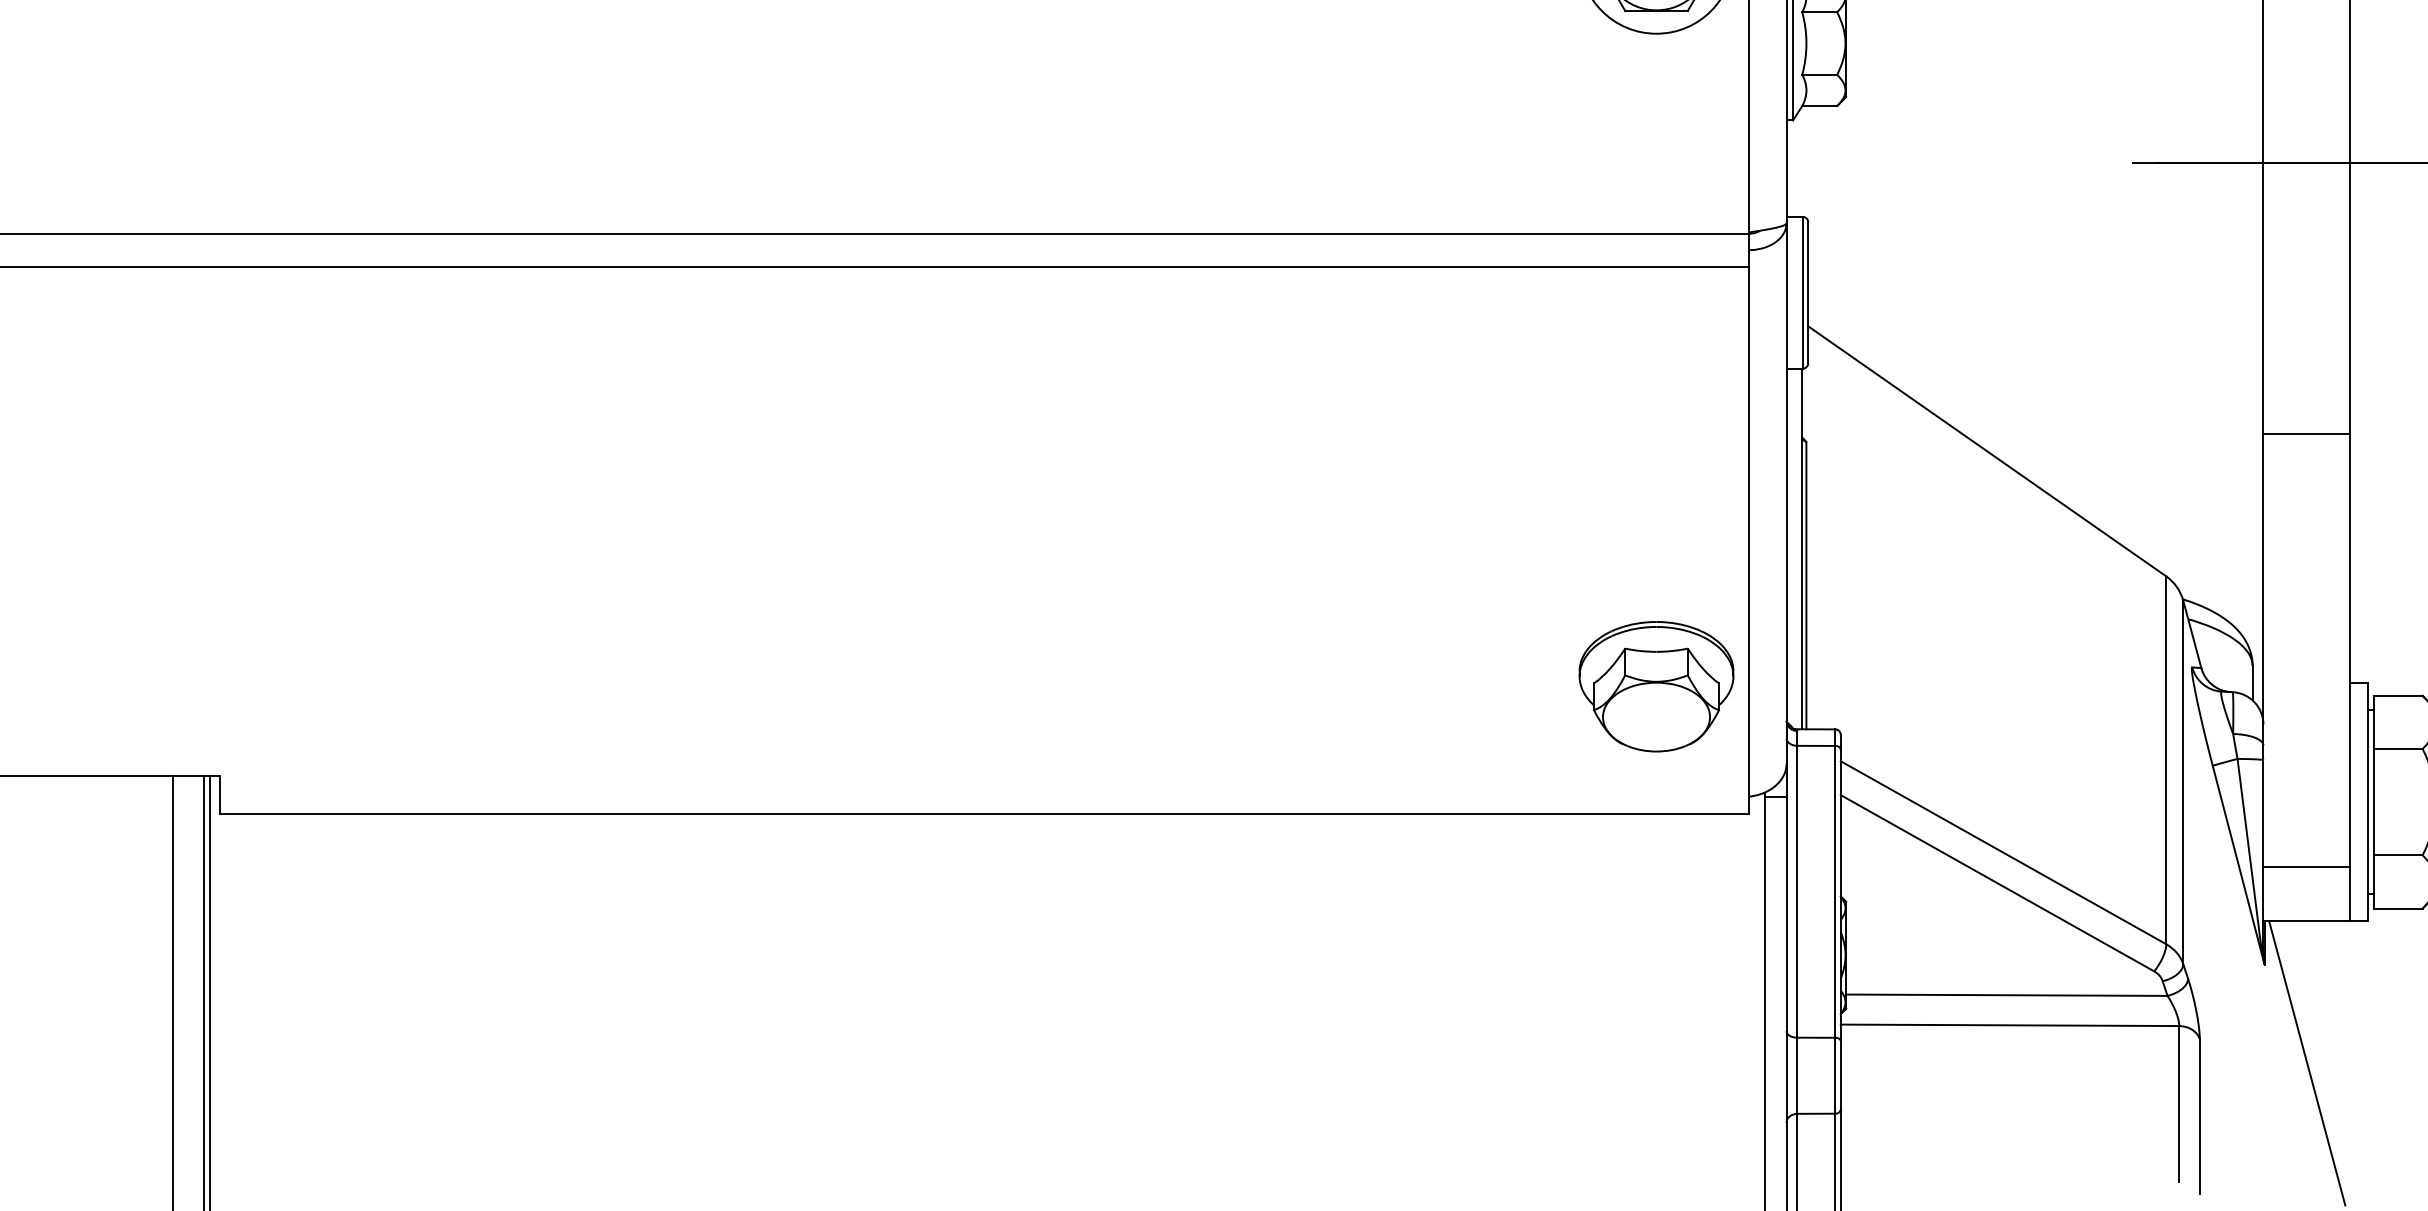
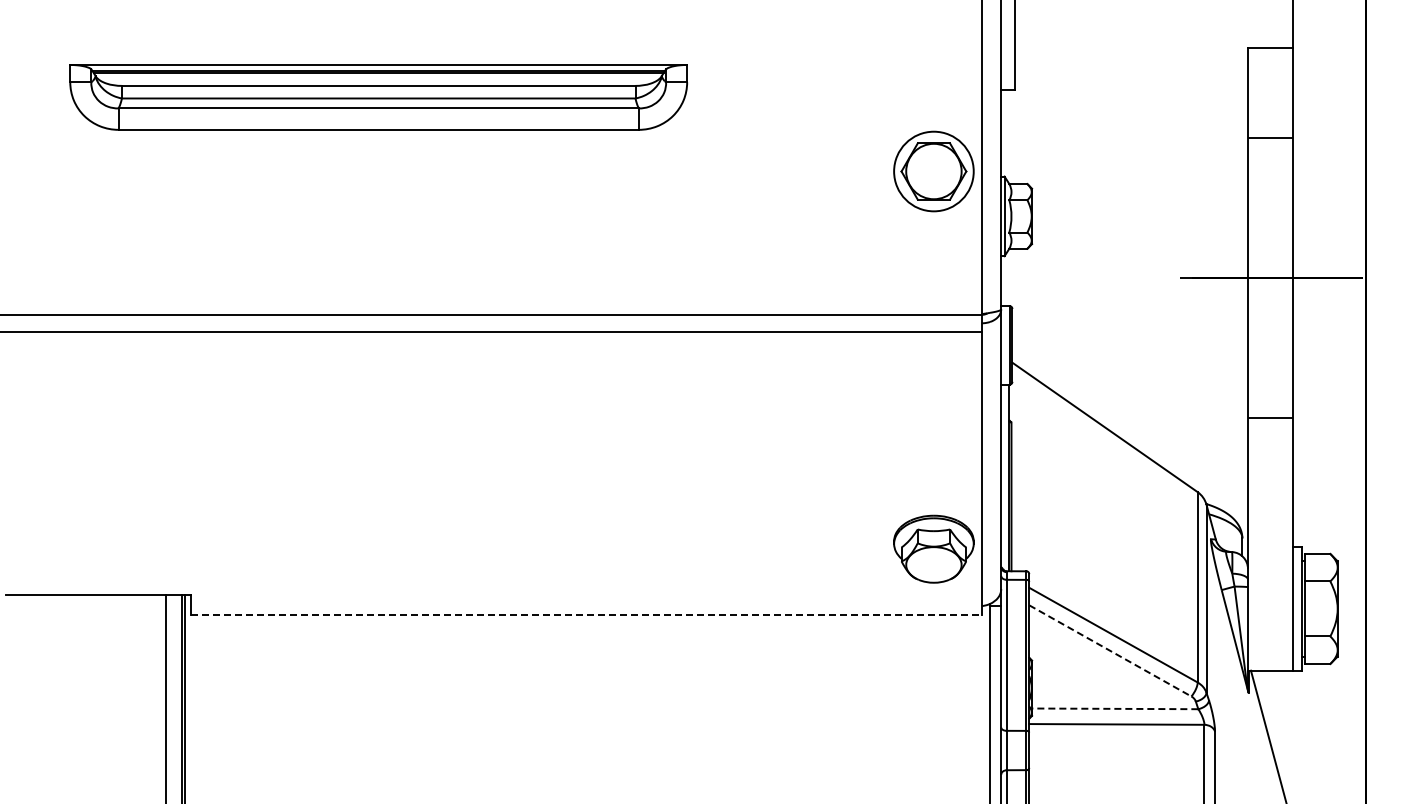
line: (985, 814) -> (586, 615), solid -> dashed
line: (2305, 866) -> (1269, 642), removed
line: (1997, 884) -> (1110, 651), solid -> dashed
line: (2005, 994) -> (1114, 708), solid -> dashed

